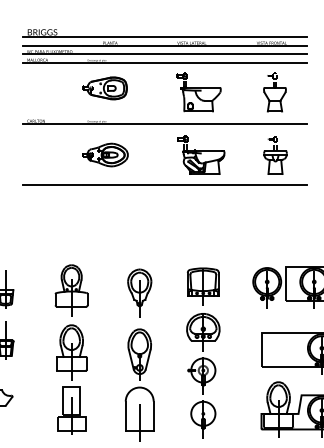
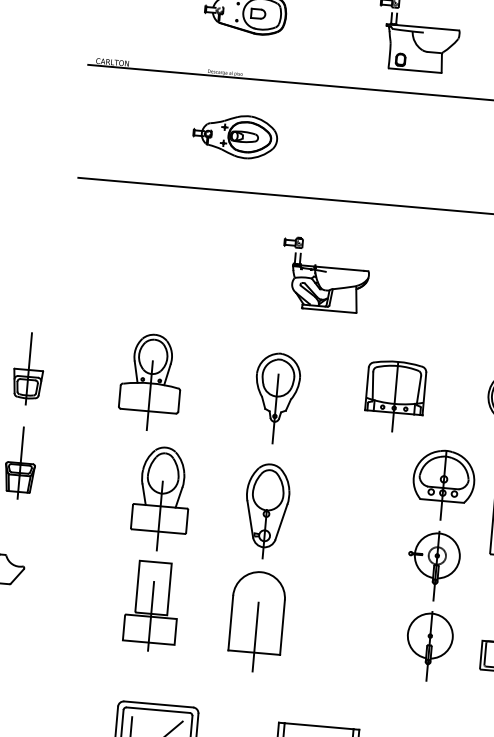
part: (201, 154) -> (326, 273), moved
part: (203, 375) -> (436, 565), moved
part: (71, 379) -> (156, 548), moved

